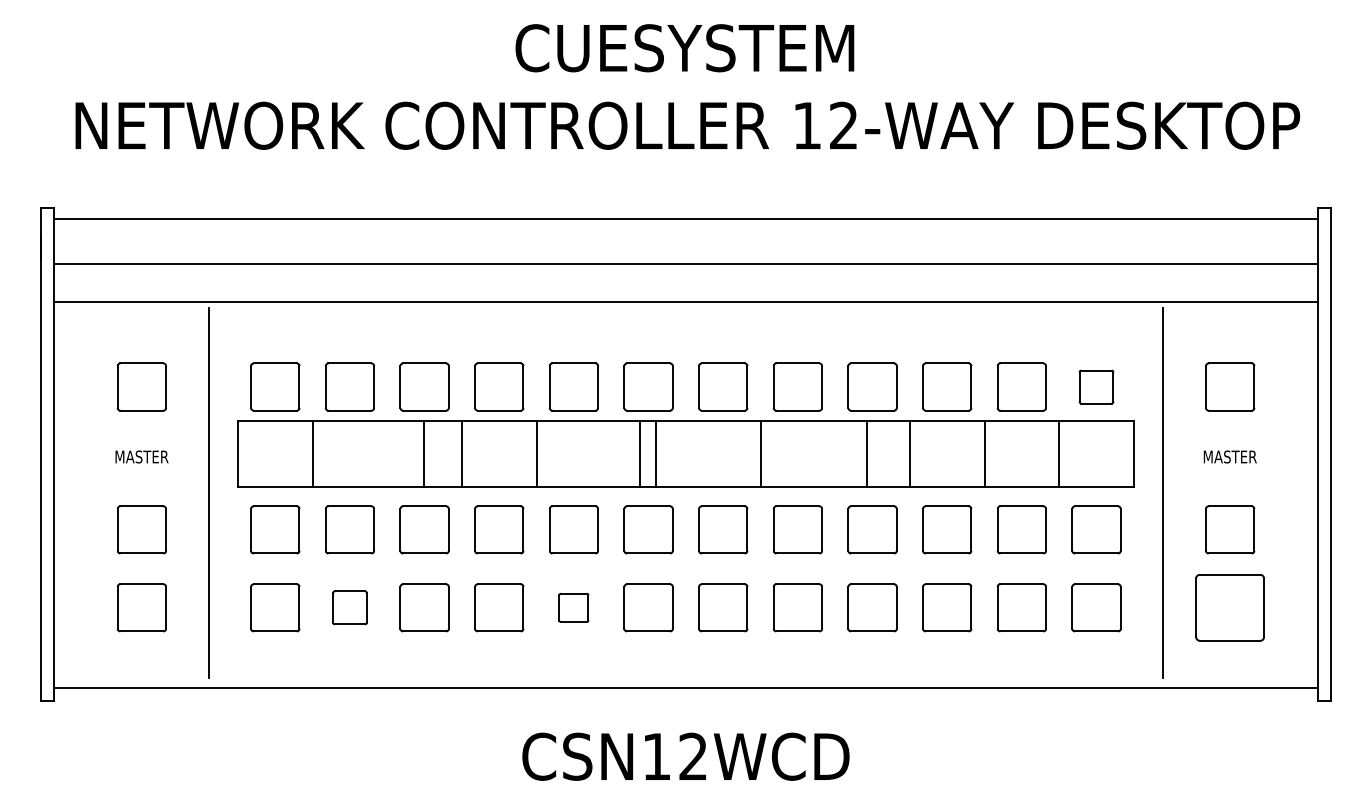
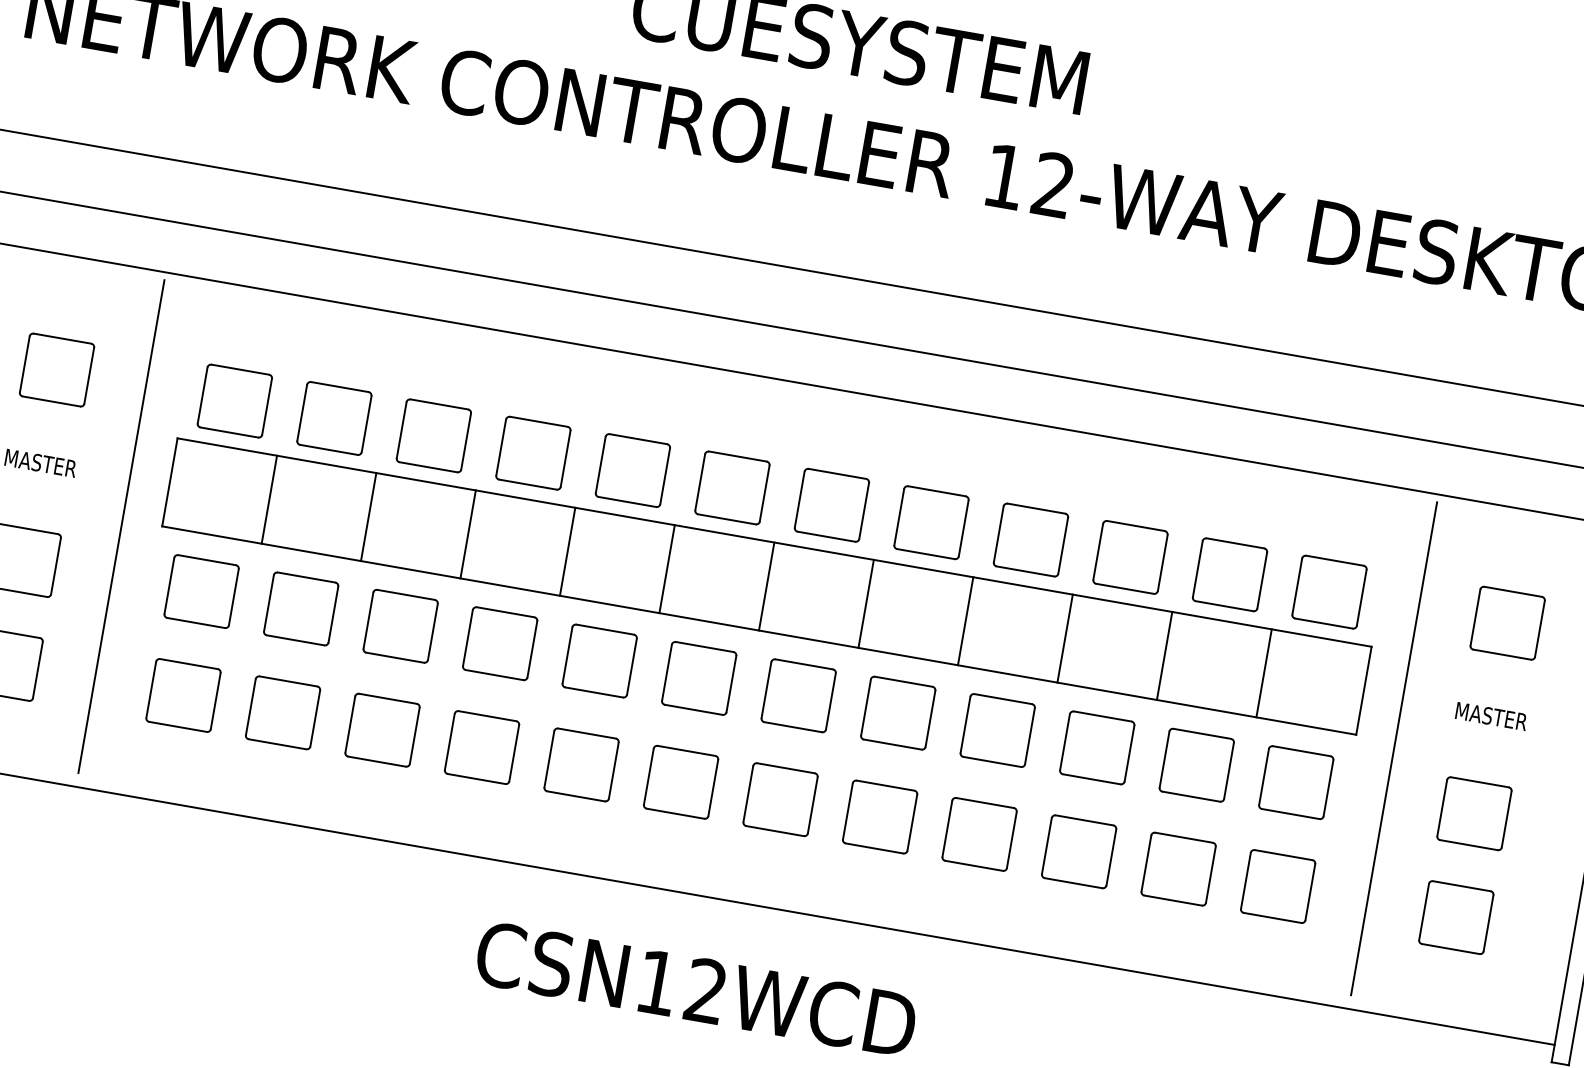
part: (1096, 386) -> (1329, 591), size x1.43
line: (424, 454) -> (368, 517), moved
line: (640, 454) -> (667, 569), moved
line: (656, 454) -> (767, 586), moved
line: (867, 454) -> (965, 621), moved
part: (349, 607) -> (282, 712), size x1.43
part: (573, 607) -> (581, 764), size x1.67
part: (1230, 607) -> (1456, 917), size x0.71

